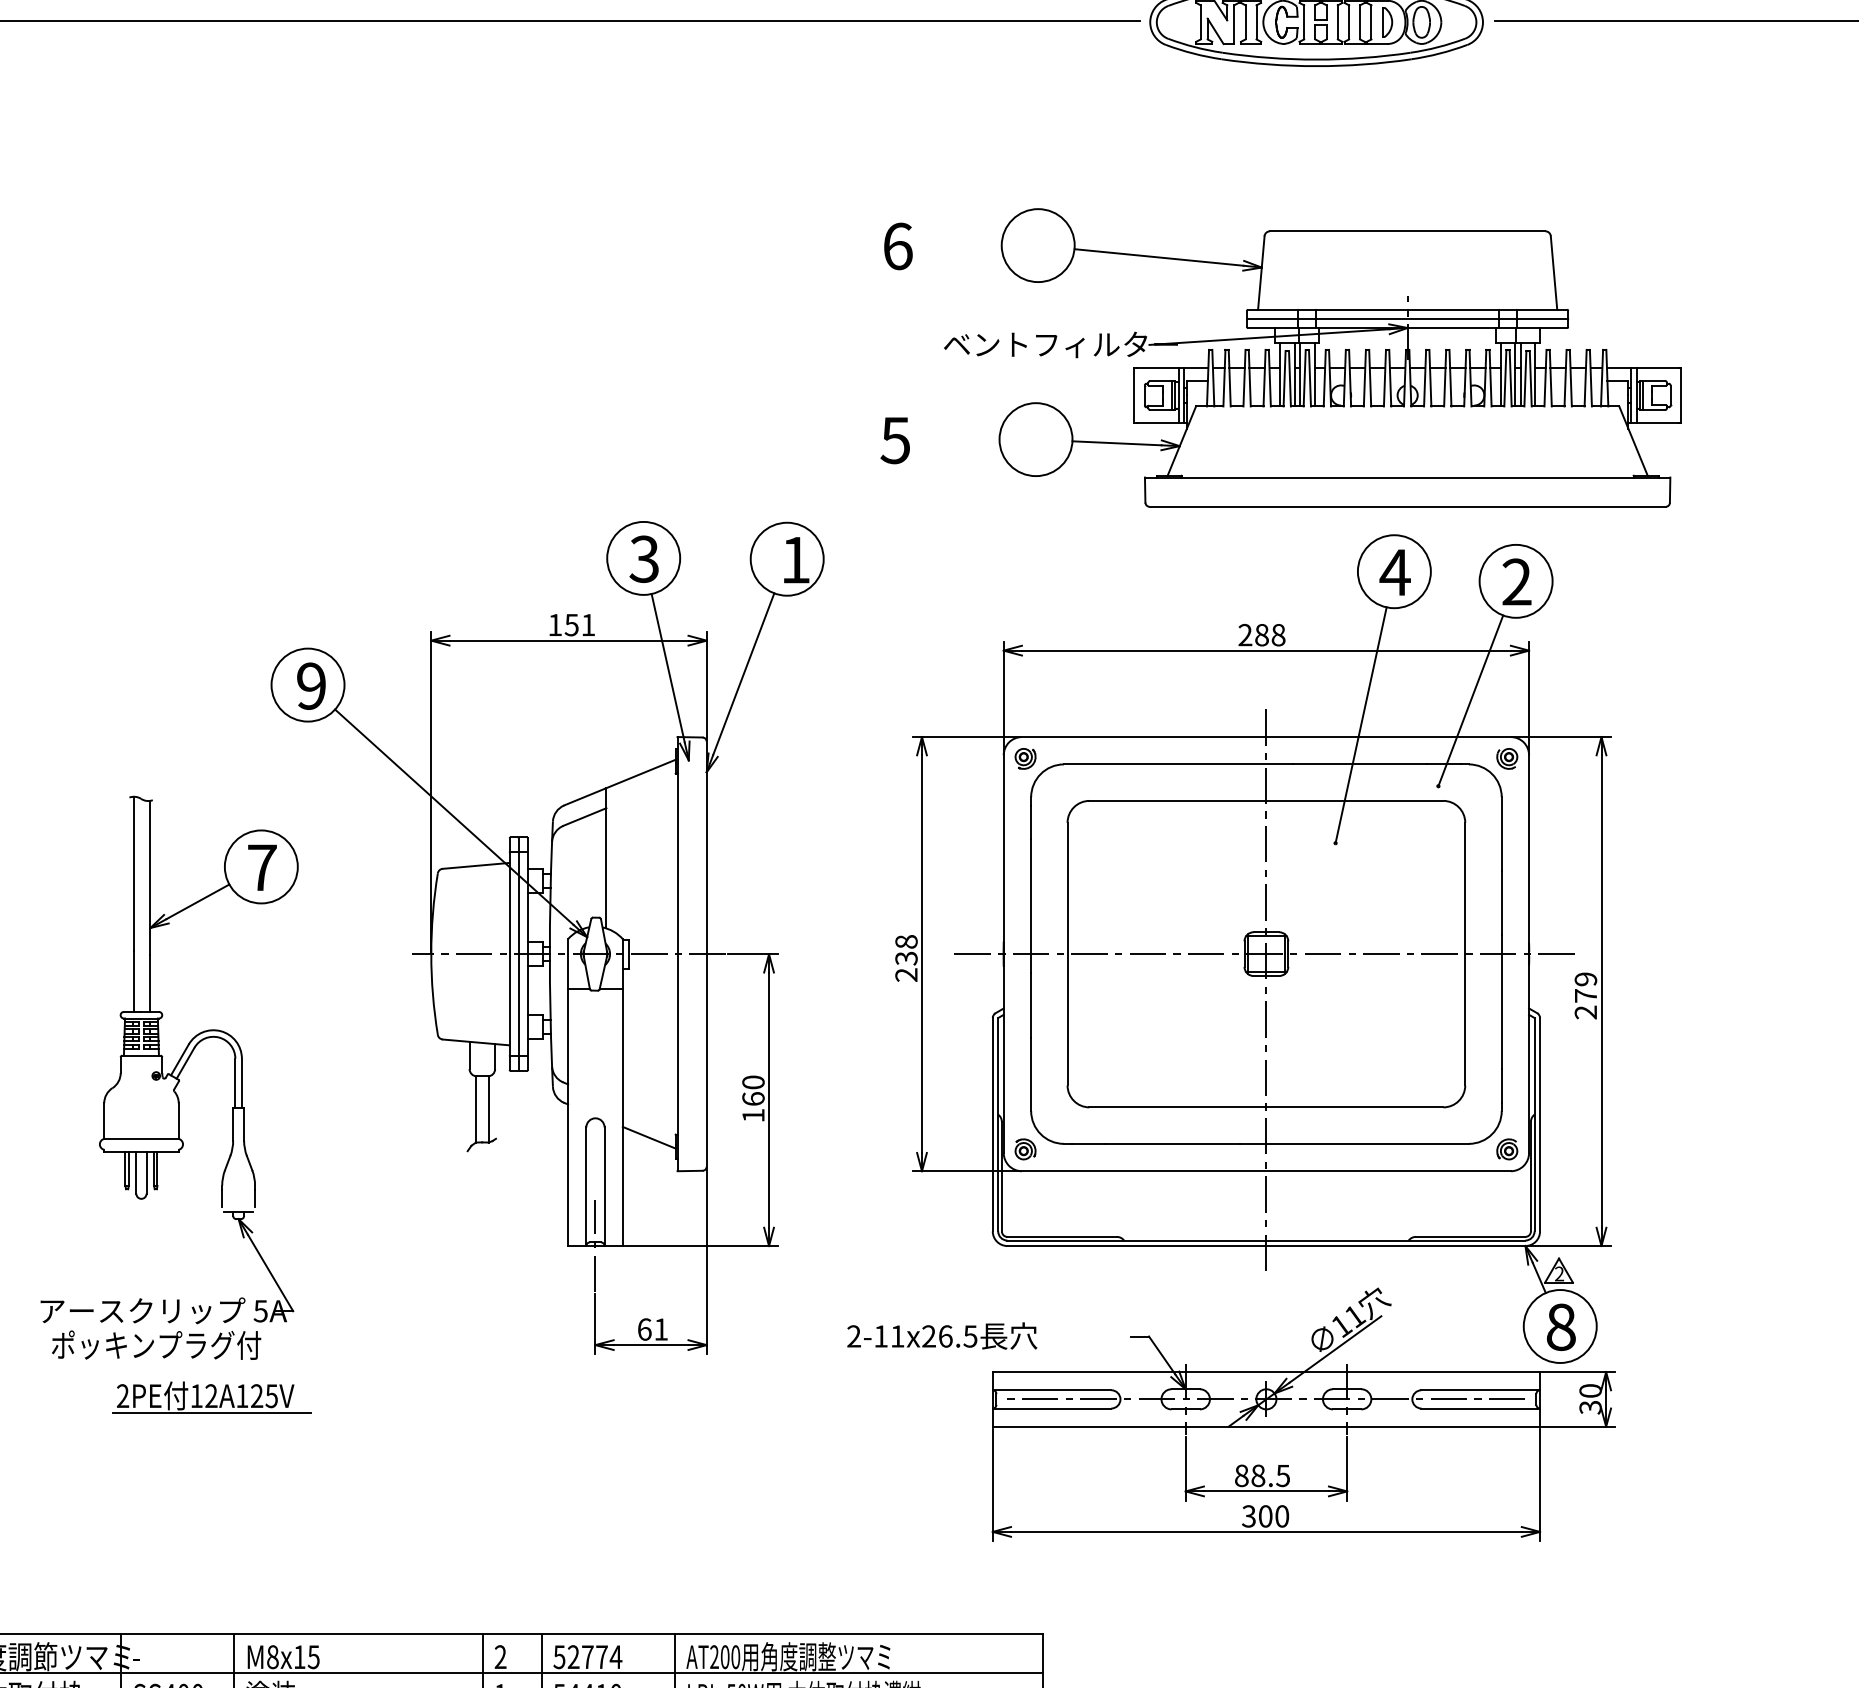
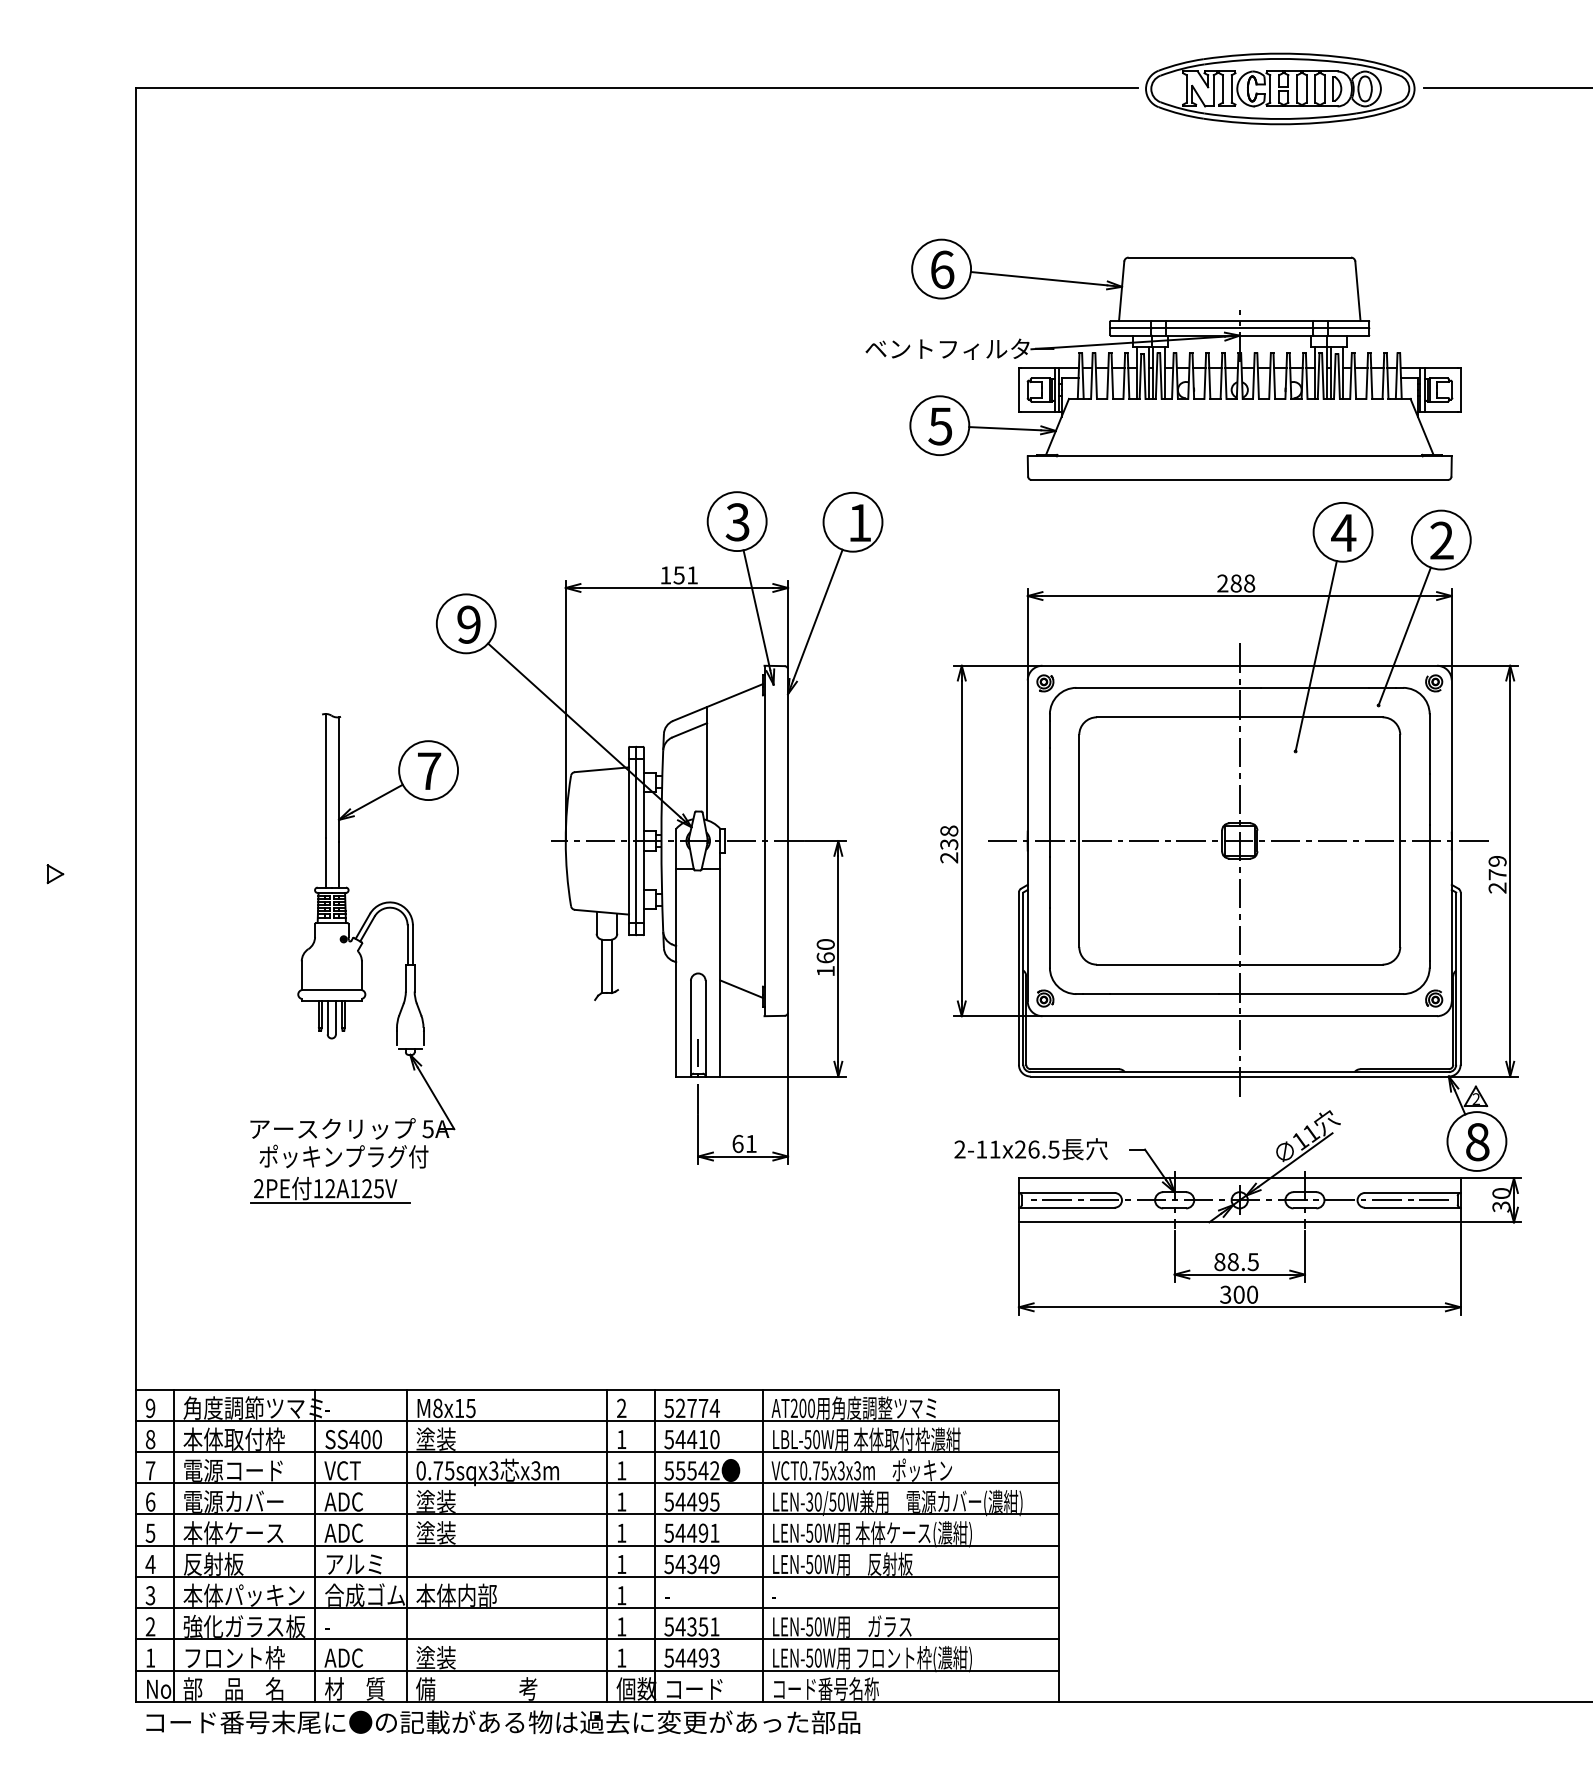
part: (1313, 357) -> (1163, 359), moved
text: (941, 1336) -> (1030, 1149), moved
part: (211, 1398) -> (330, 1190), moved

